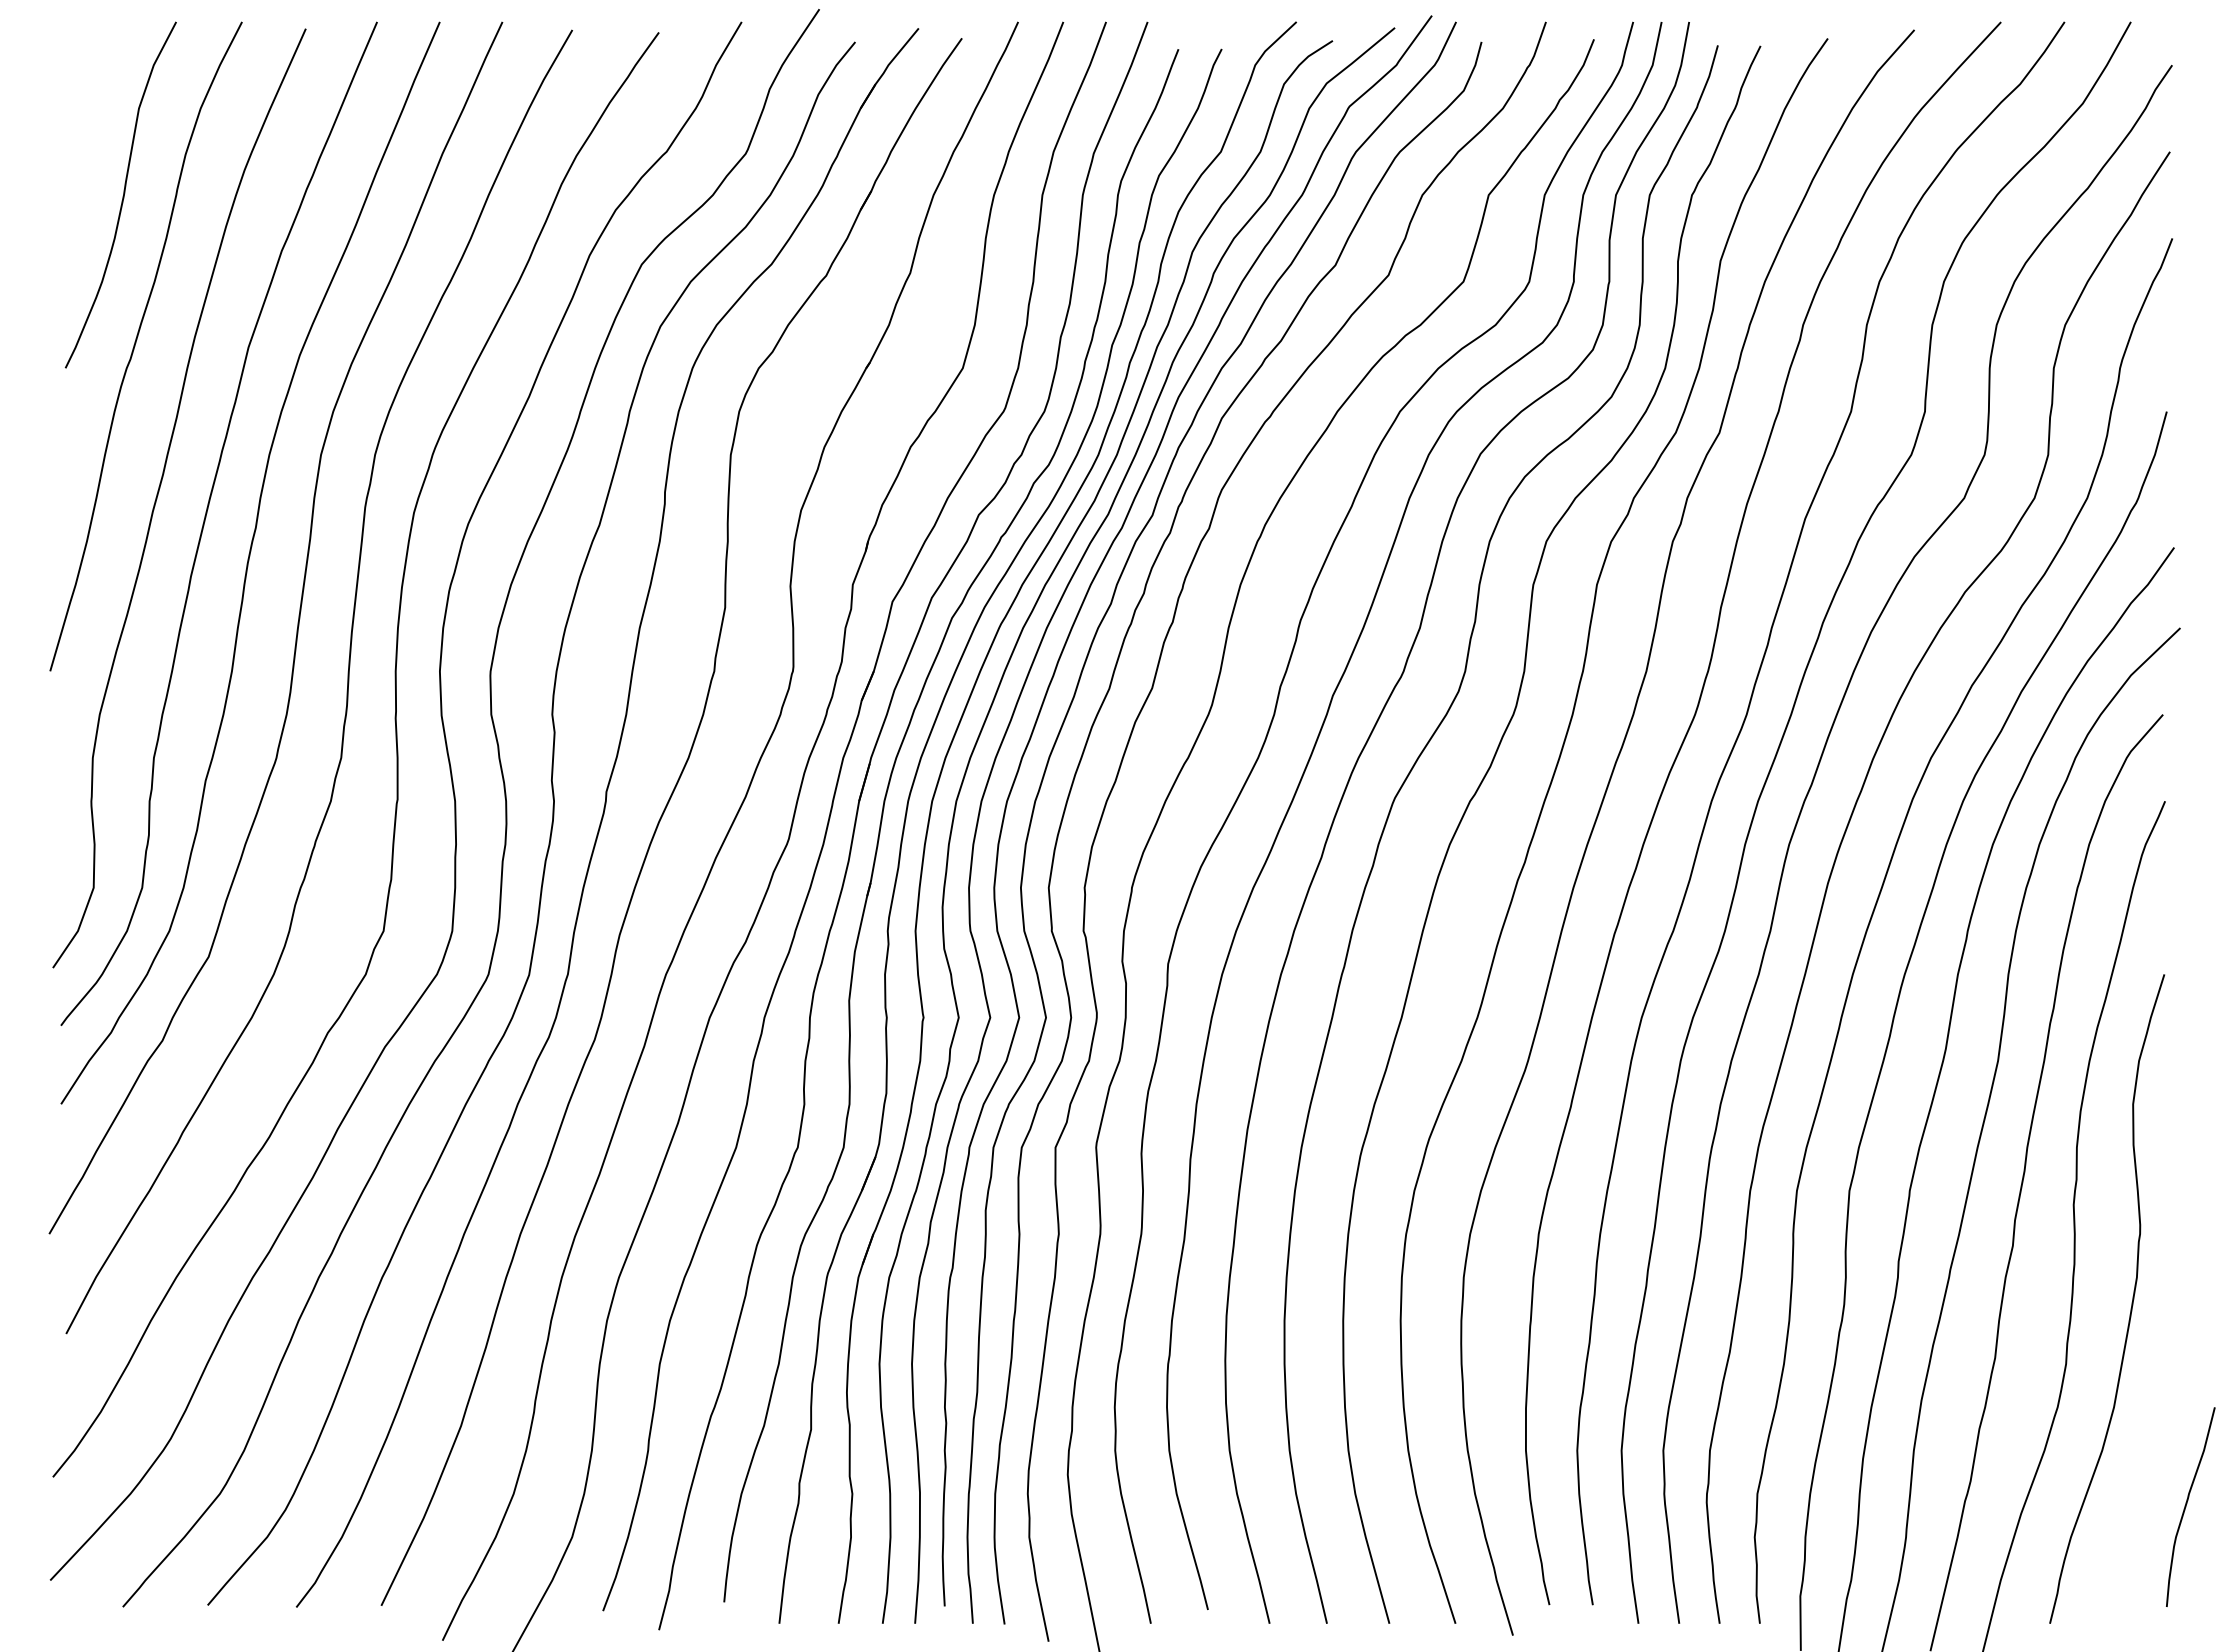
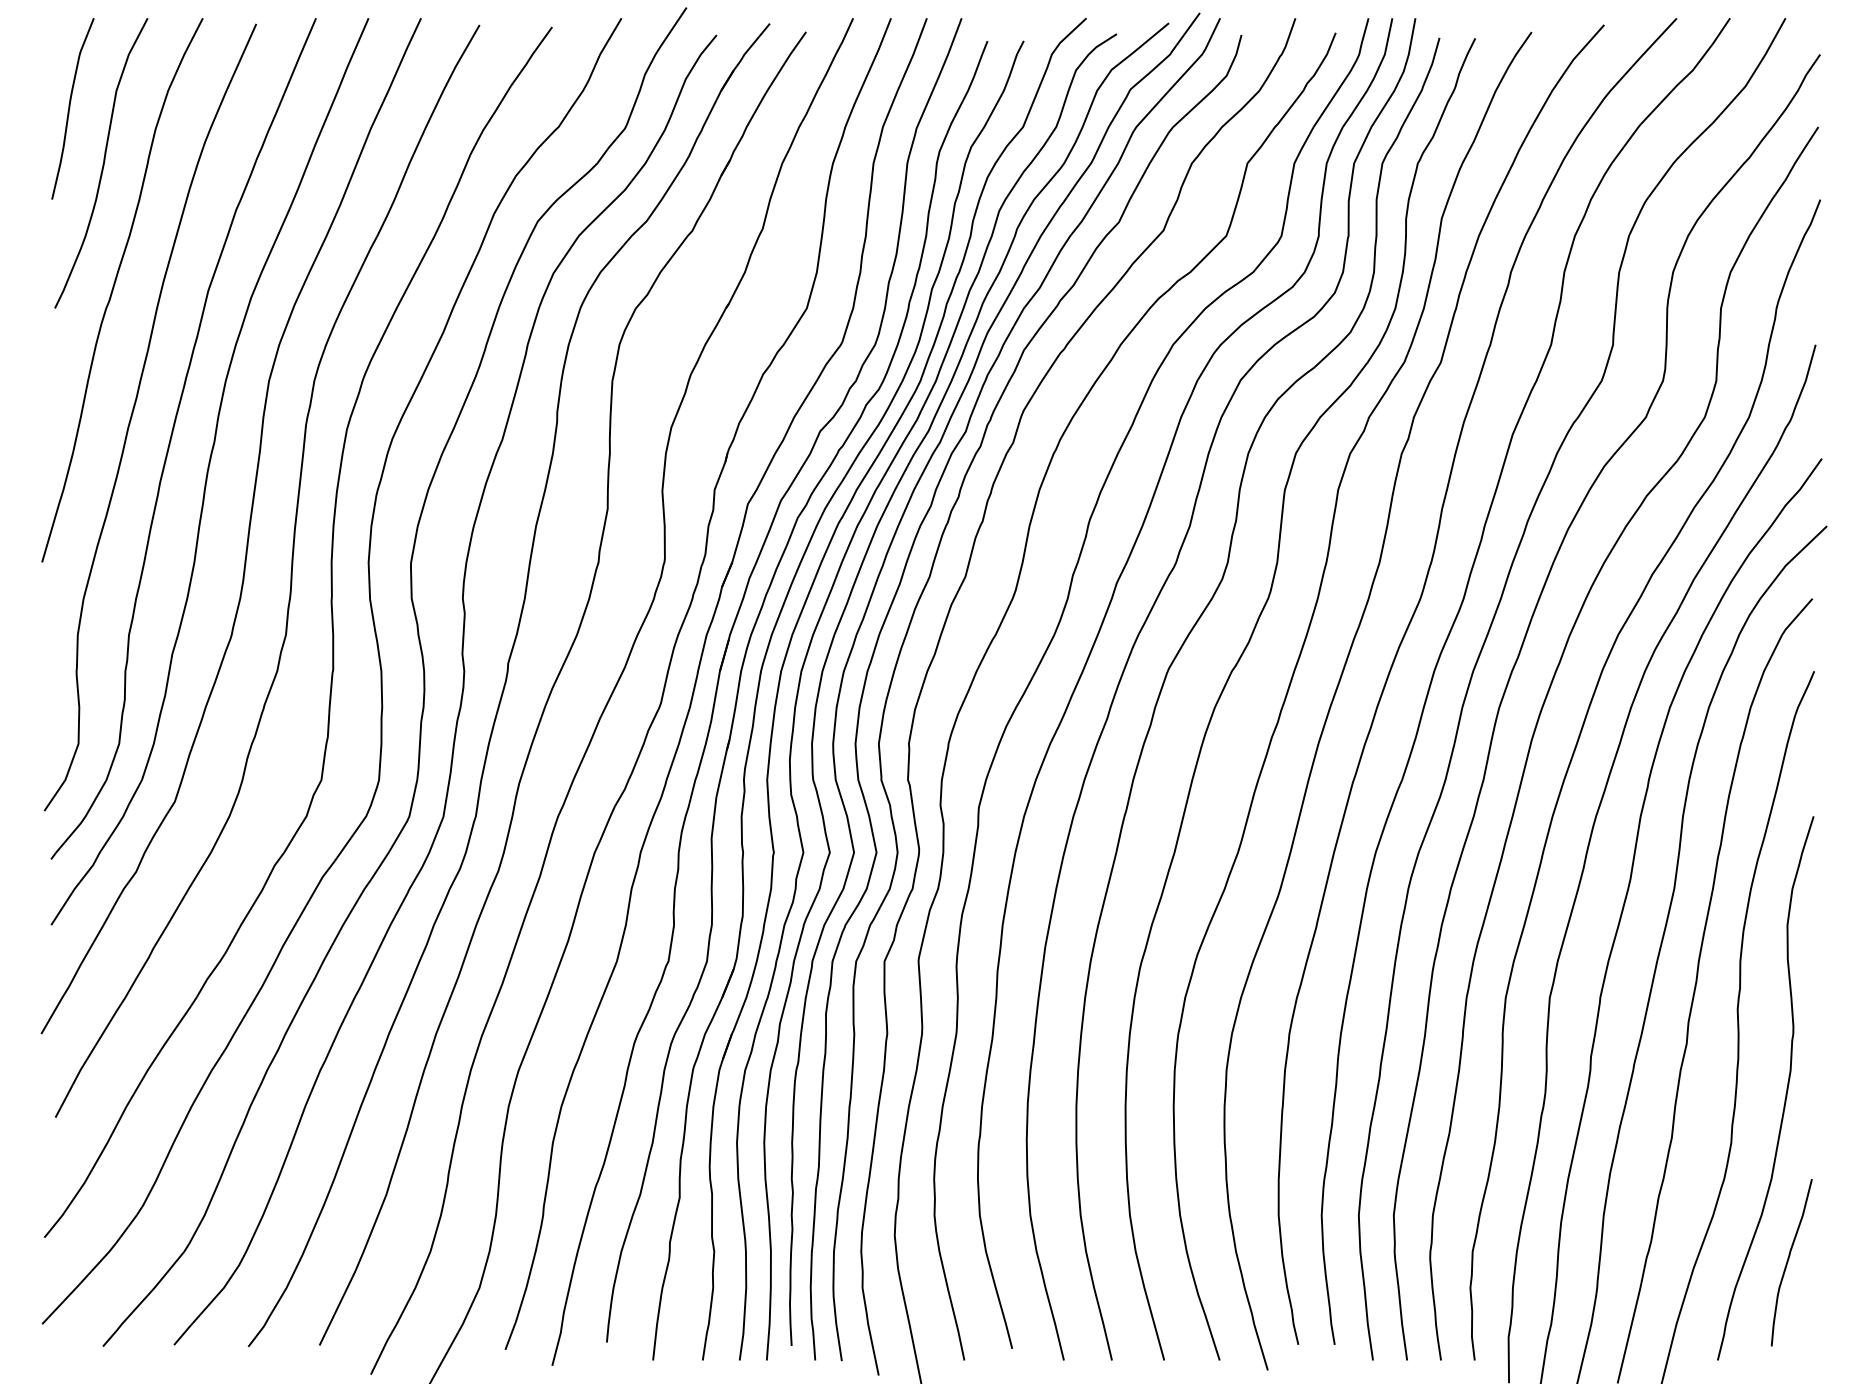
curve: (84, 129) -> (70, 108), added
curve: (2186, 1506) -> (1788, 1262), moved

